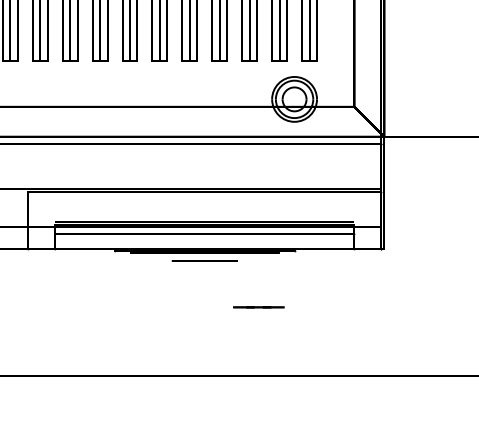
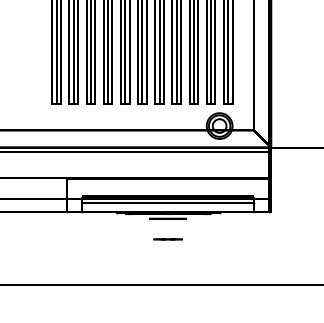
line: (257, 307) -> (167, 239), moved

